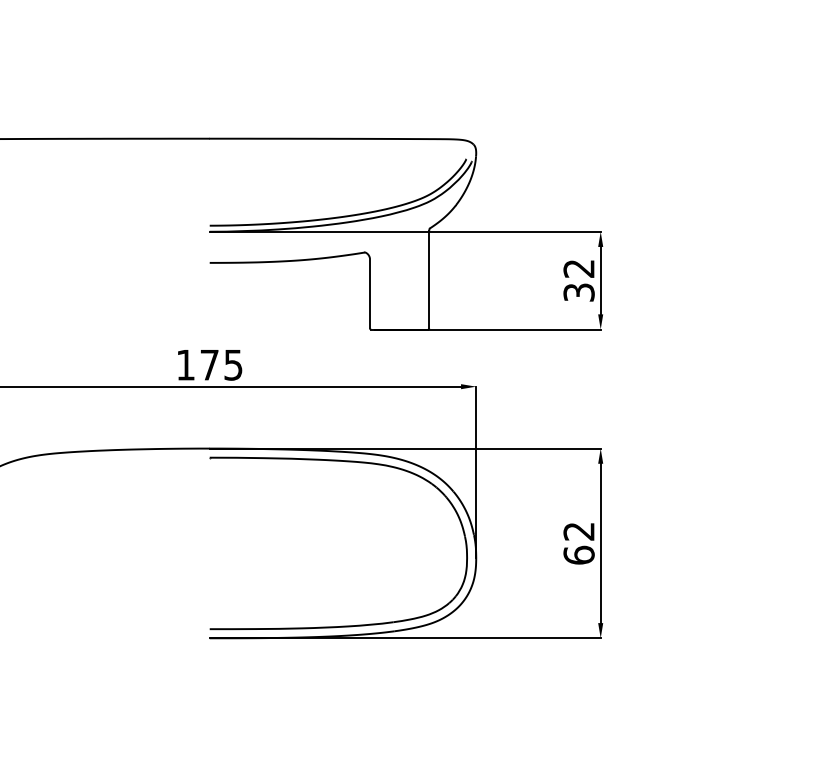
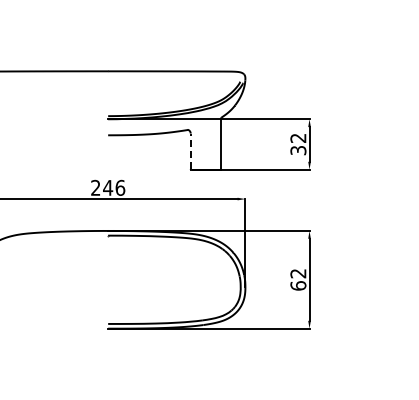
line: (369, 294) -> (190, 151), solid -> dashed
text: (210, 364) -> (108, 187), 175 -> 246

